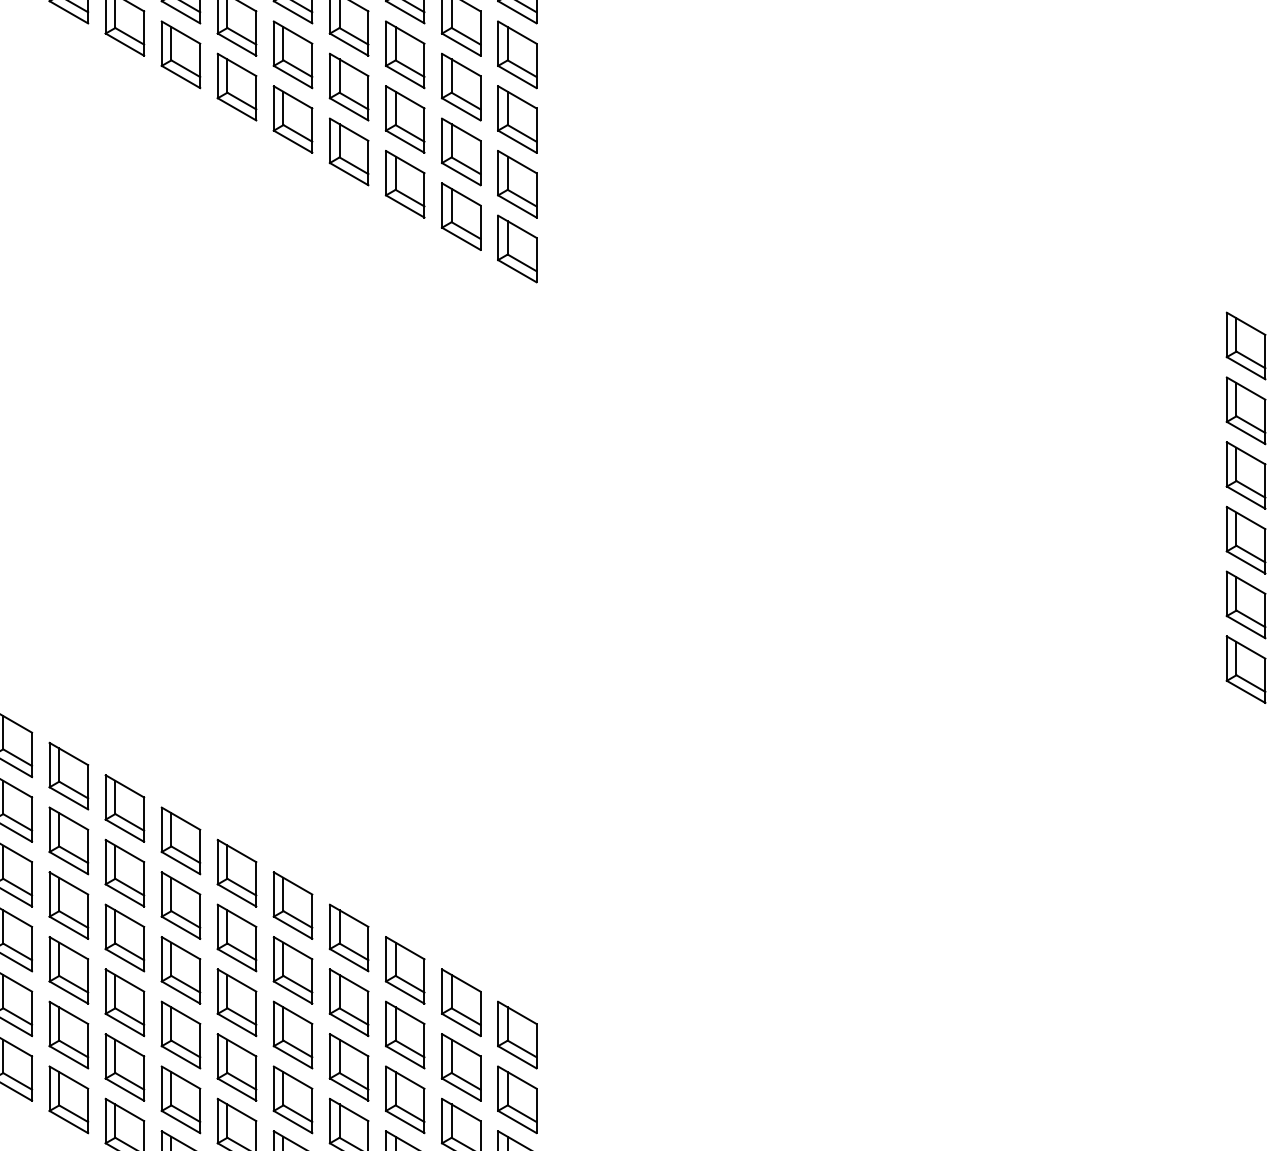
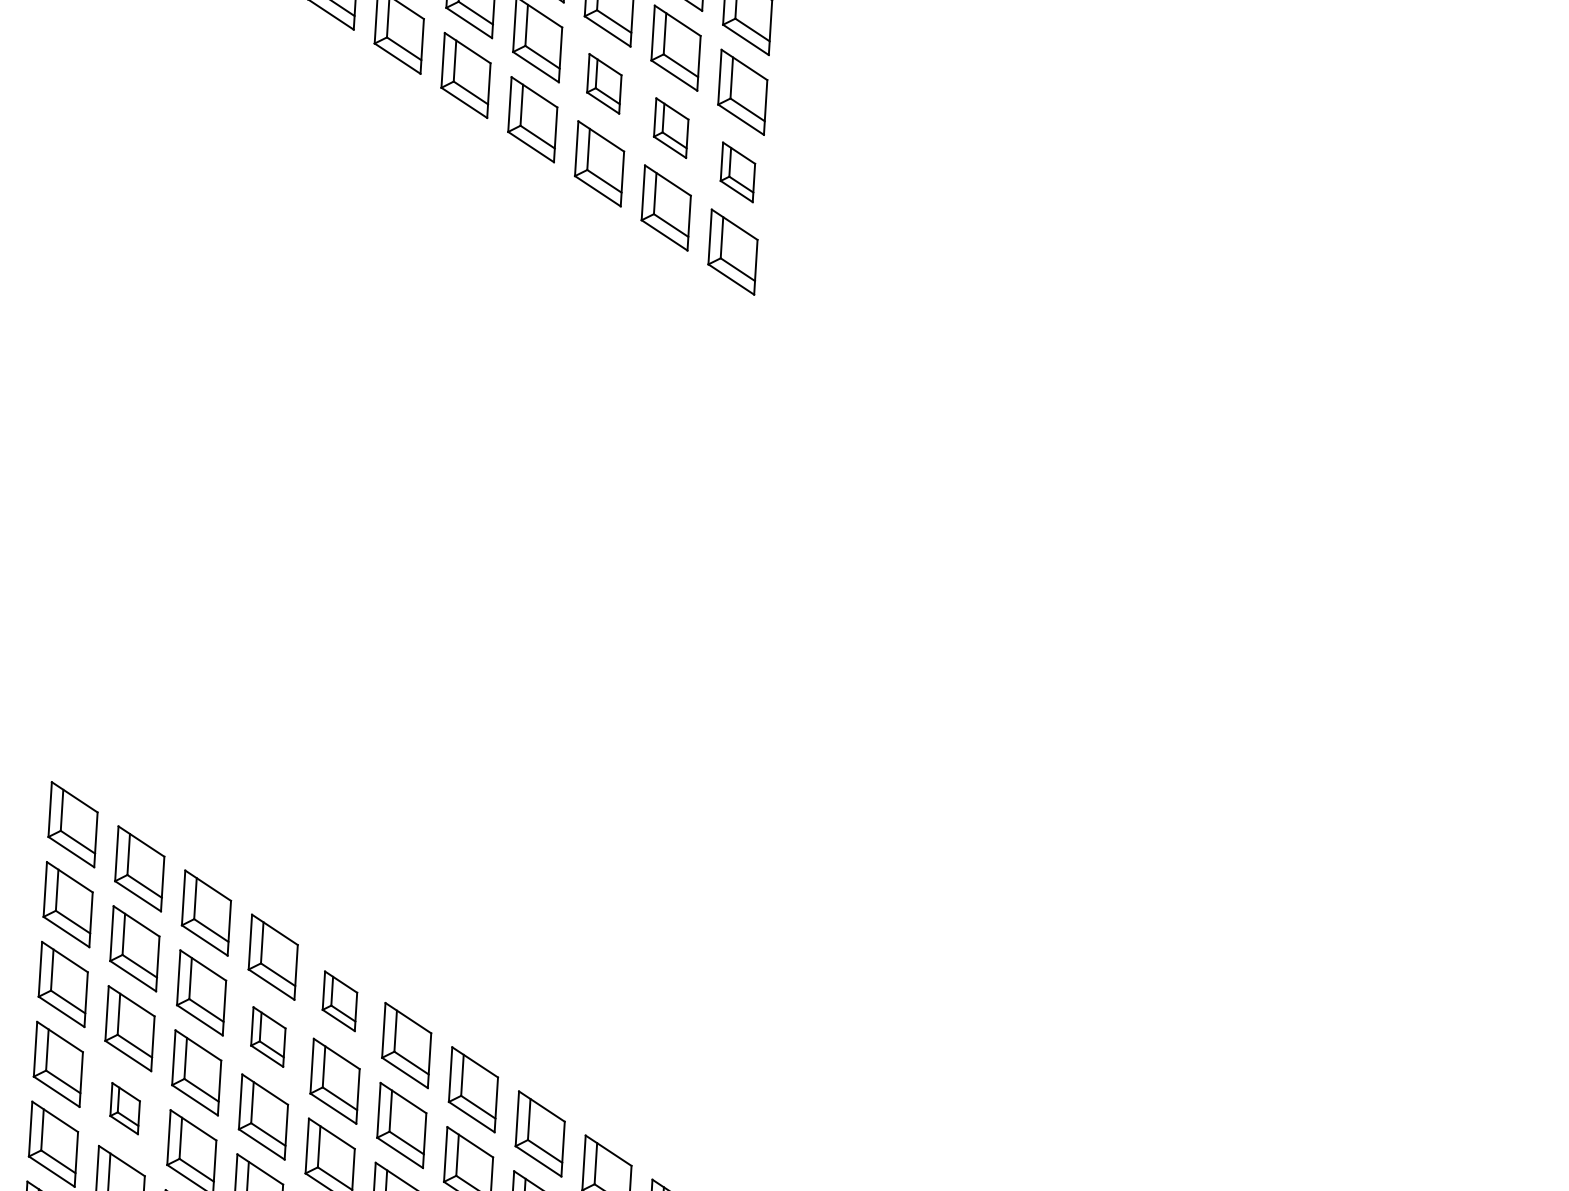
part: (404, 119) -> (603, 83), size x0.7
part: (461, 151) -> (671, 127), size x0.7
part: (517, 184) -> (738, 172), size x0.7
part: (236, 872) -> (339, 1000), size x0.7
part: (180, 905) -> (267, 1036), size x0.7
part: (68, 970) -> (124, 1108), size x0.6

